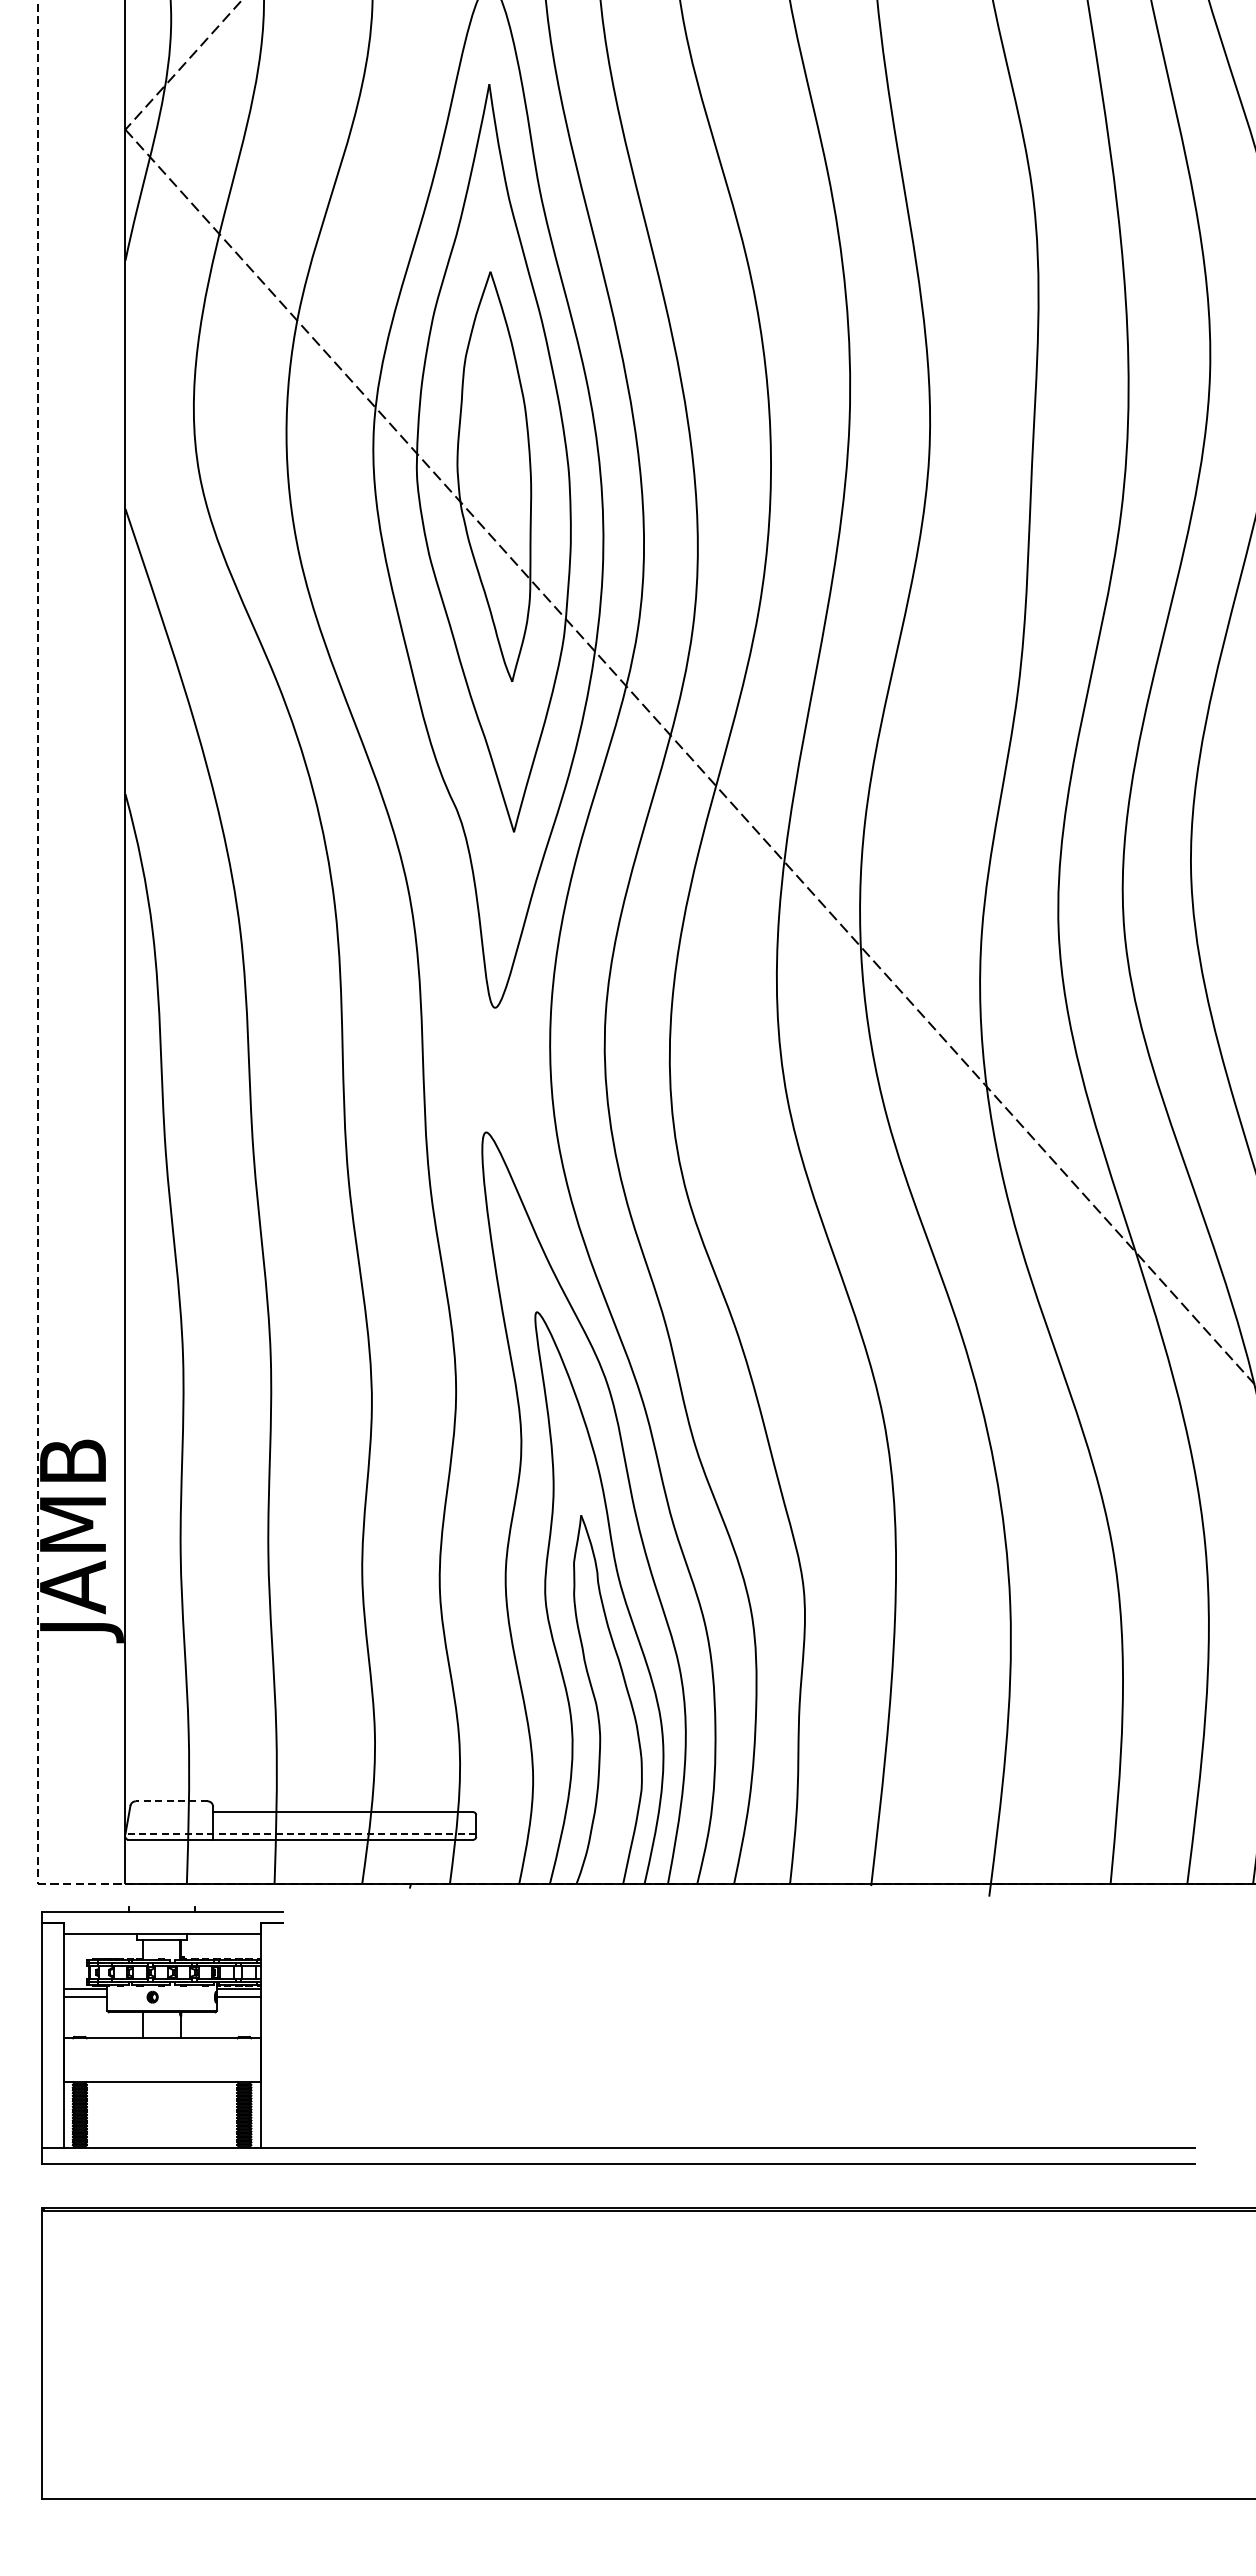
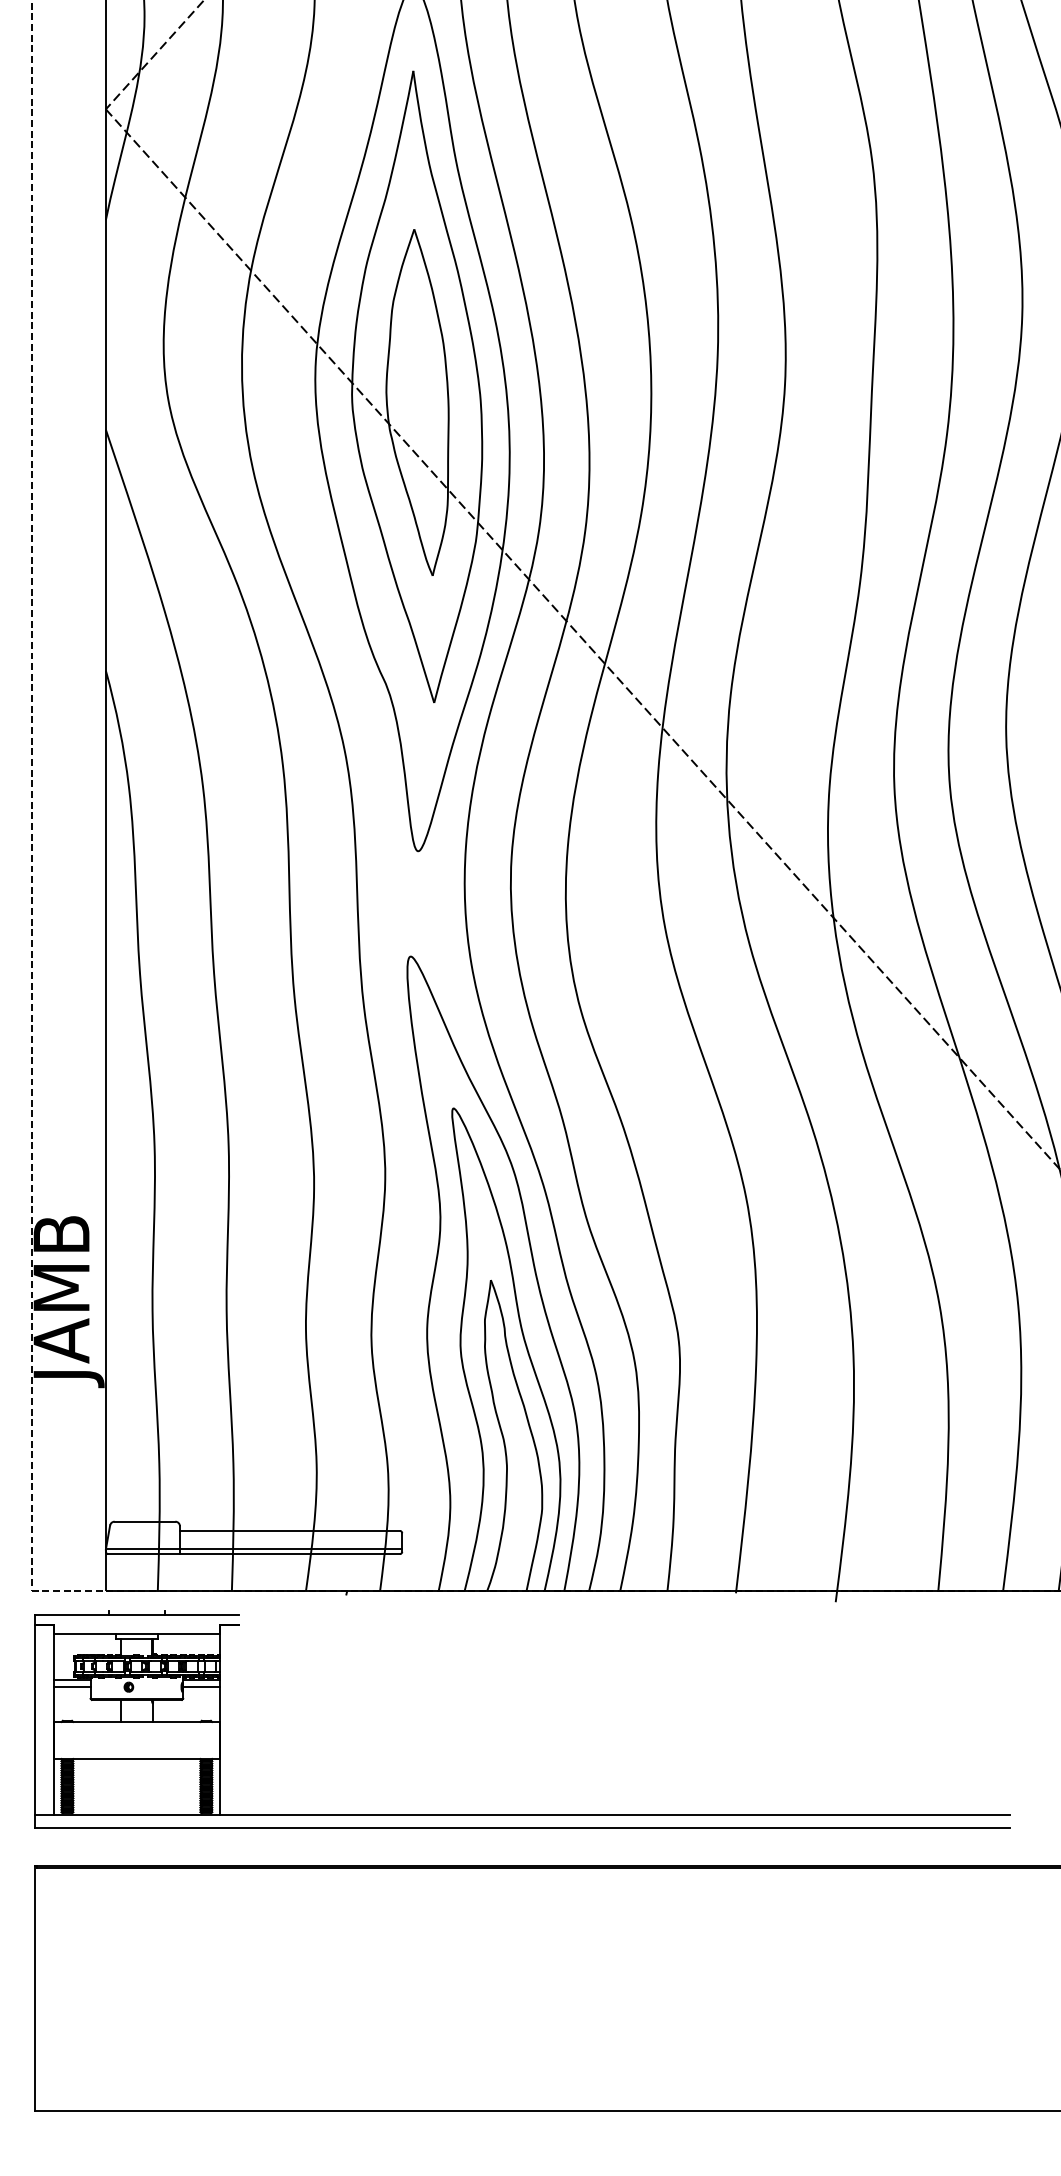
line: (171, 1801) -> (144, 1521), dashed -> solid
line: (300, 1834) -> (253, 1549), dashed -> solid

